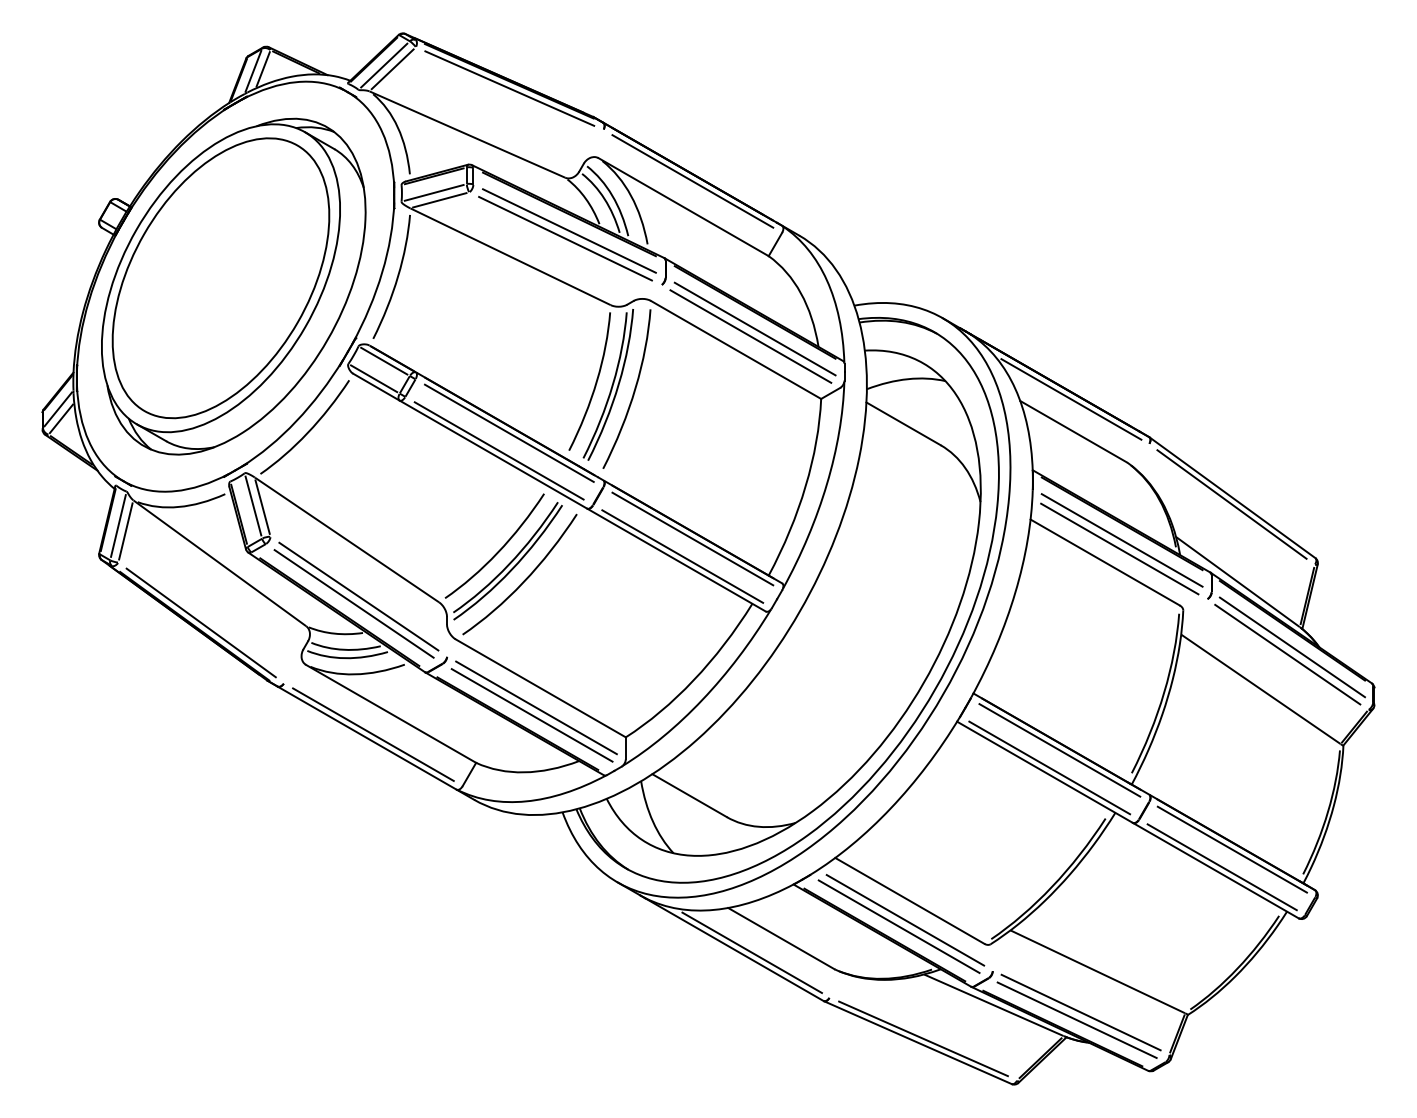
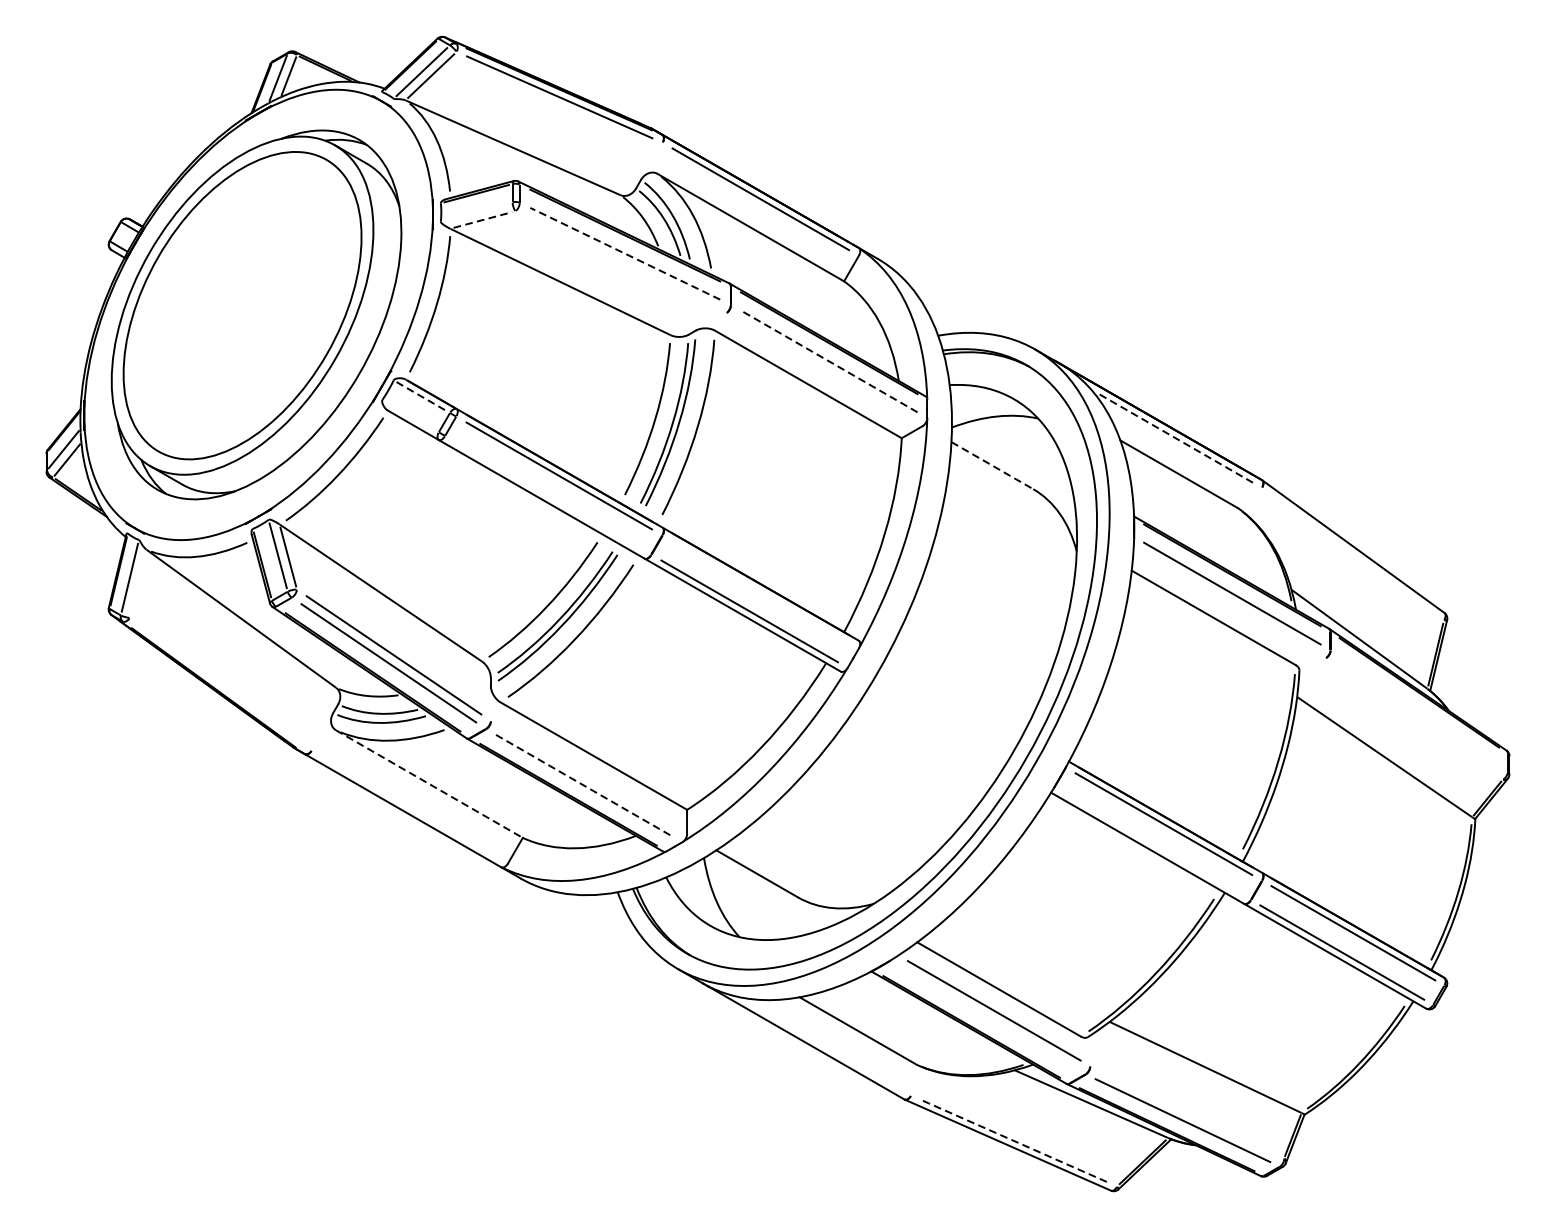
line: (433, 192) -> (475, 211), removed
line: (439, 200) -> (482, 220), solid -> dashed
line: (569, 230) -> (625, 253), solid -> dashed
line: (565, 238) -> (620, 261), removed
line: (755, 329) -> (829, 361), solid -> dashed
line: (750, 336) -> (824, 369), removed
line: (384, 361) -> (422, 397), solid -> dashed
line: (374, 378) -> (411, 415), removed
line: (1071, 399) -> (1176, 438), solid -> dashed
line: (903, 423) -> (992, 465), solid -> dashed
line: (498, 450) -> (547, 494), removed
line: (1231, 504) -> (1352, 554), removed
line: (125, 531) -> (137, 583), removed
line: (692, 538) -> (760, 591), removed
line: (1119, 548) -> (1229, 602), removed
line: (200, 622) -> (220, 683), removed
line: (1292, 647) -> (1419, 711), removed
line: (1287, 654) -> (1413, 718), removed
line: (536, 707) -> (589, 777), removed
line: (391, 714) -> (429, 784), solid -> dashed
line: (532, 715) -> (584, 785), solid -> dashed
line: (373, 734) -> (410, 806), removed
line: (1049, 767) -> (1152, 842), removed
line: (898, 926) -> (986, 1017), removed
line: (751, 952) -> (825, 1046), removed
line: (1080, 1012) -> (1186, 1112), removed
line: (923, 1038) -> (1014, 1140), solid -> dashed

